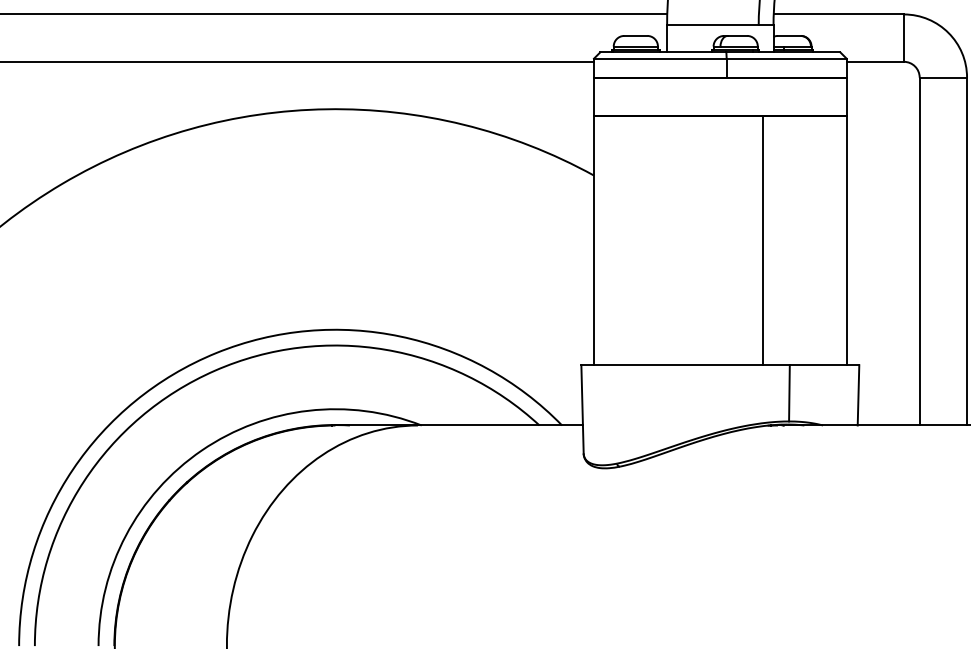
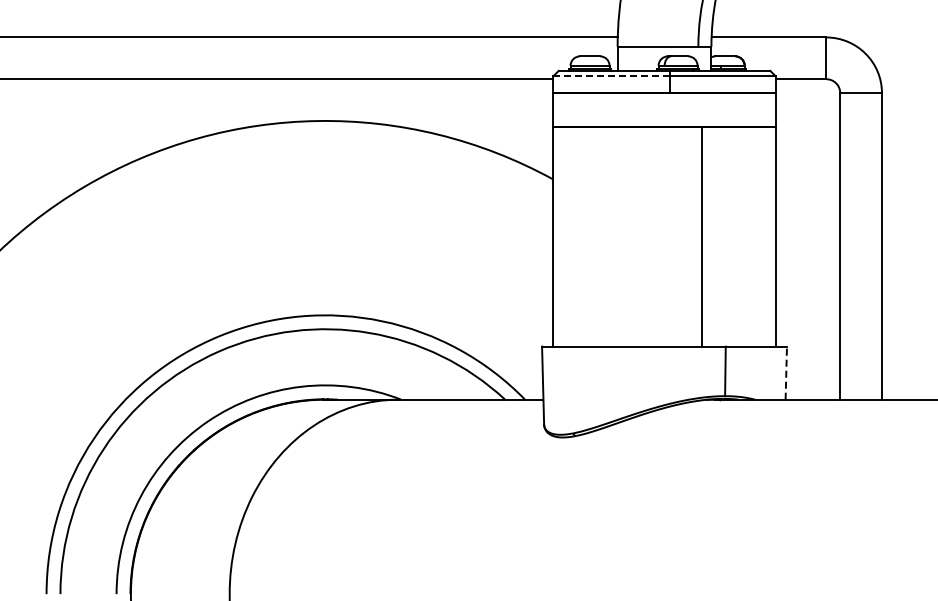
line: (660, 58) -> (611, 76), solid -> dashed
line: (858, 395) -> (786, 373), solid -> dashed

